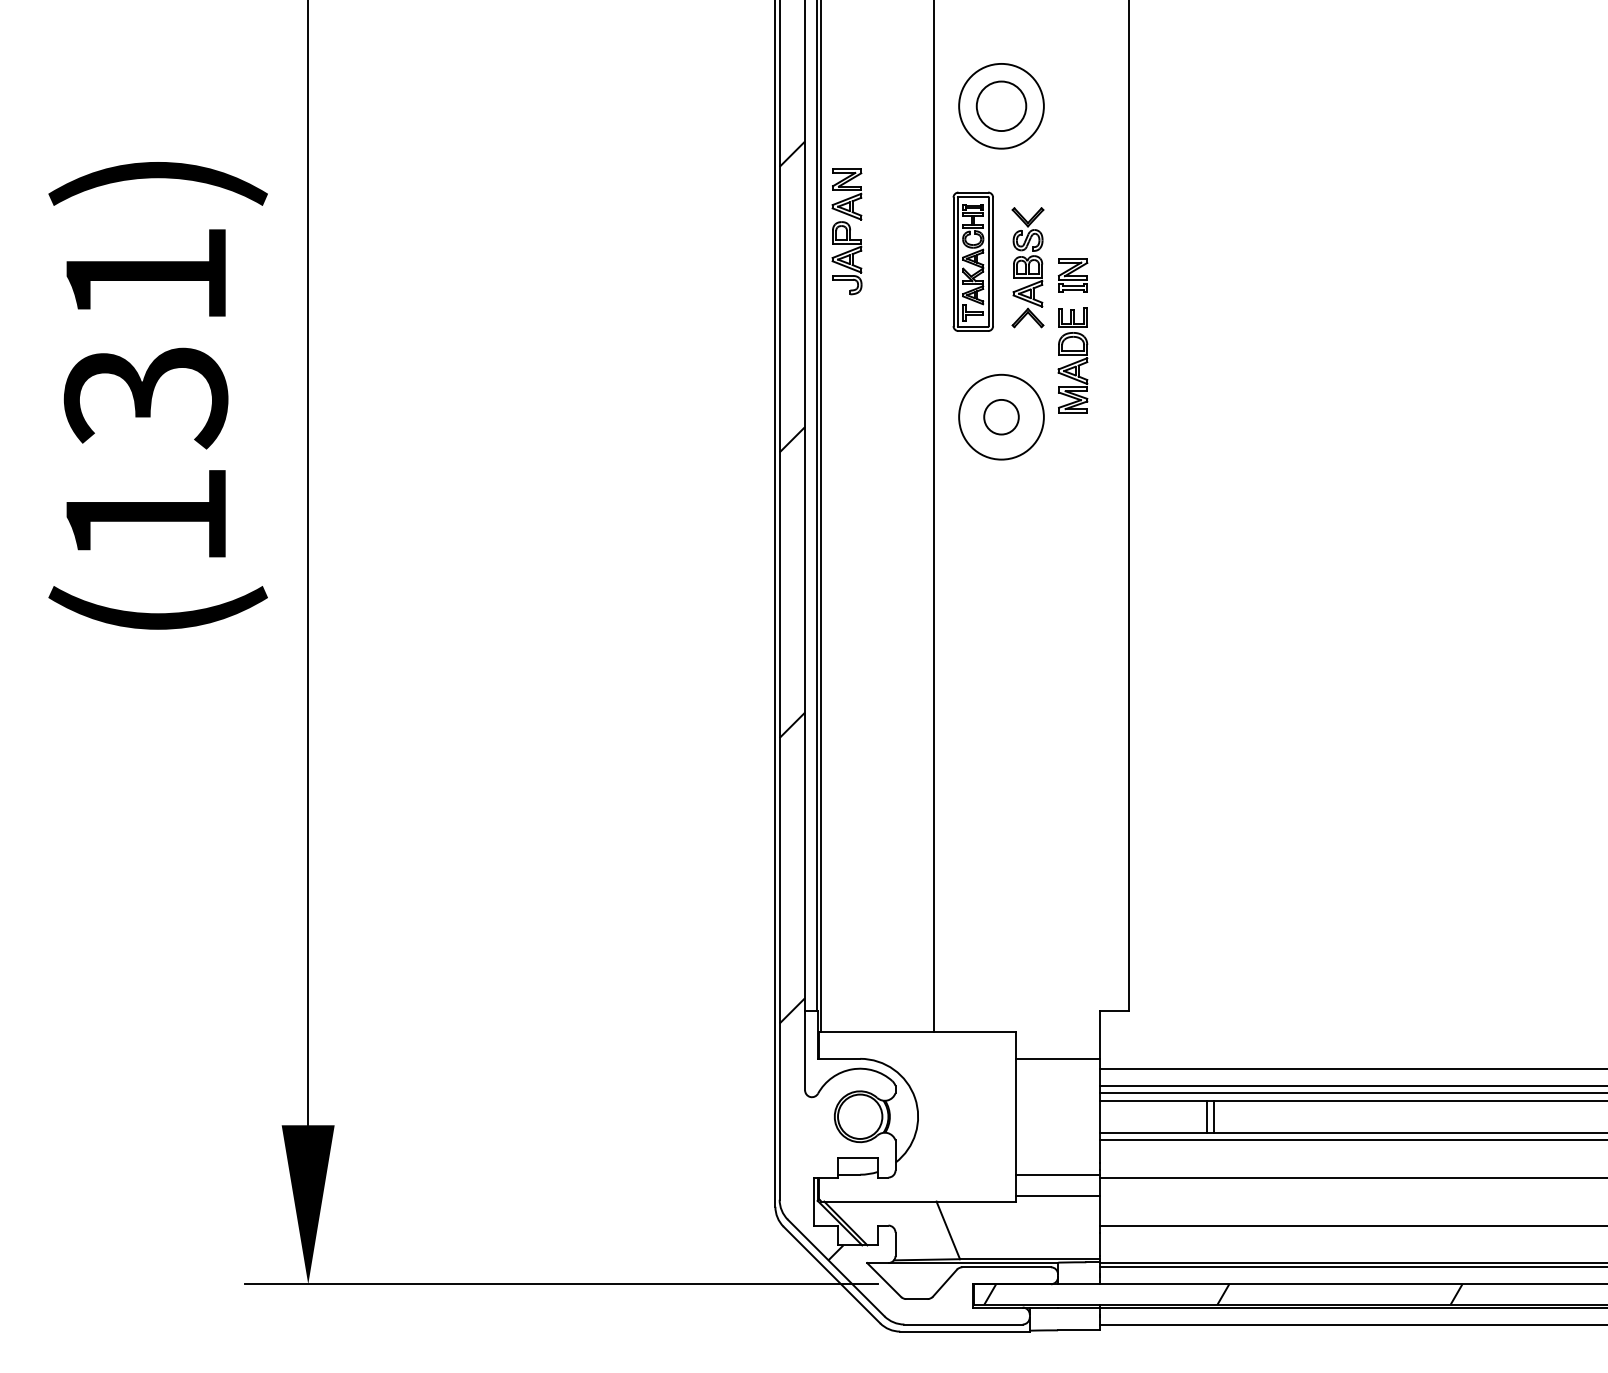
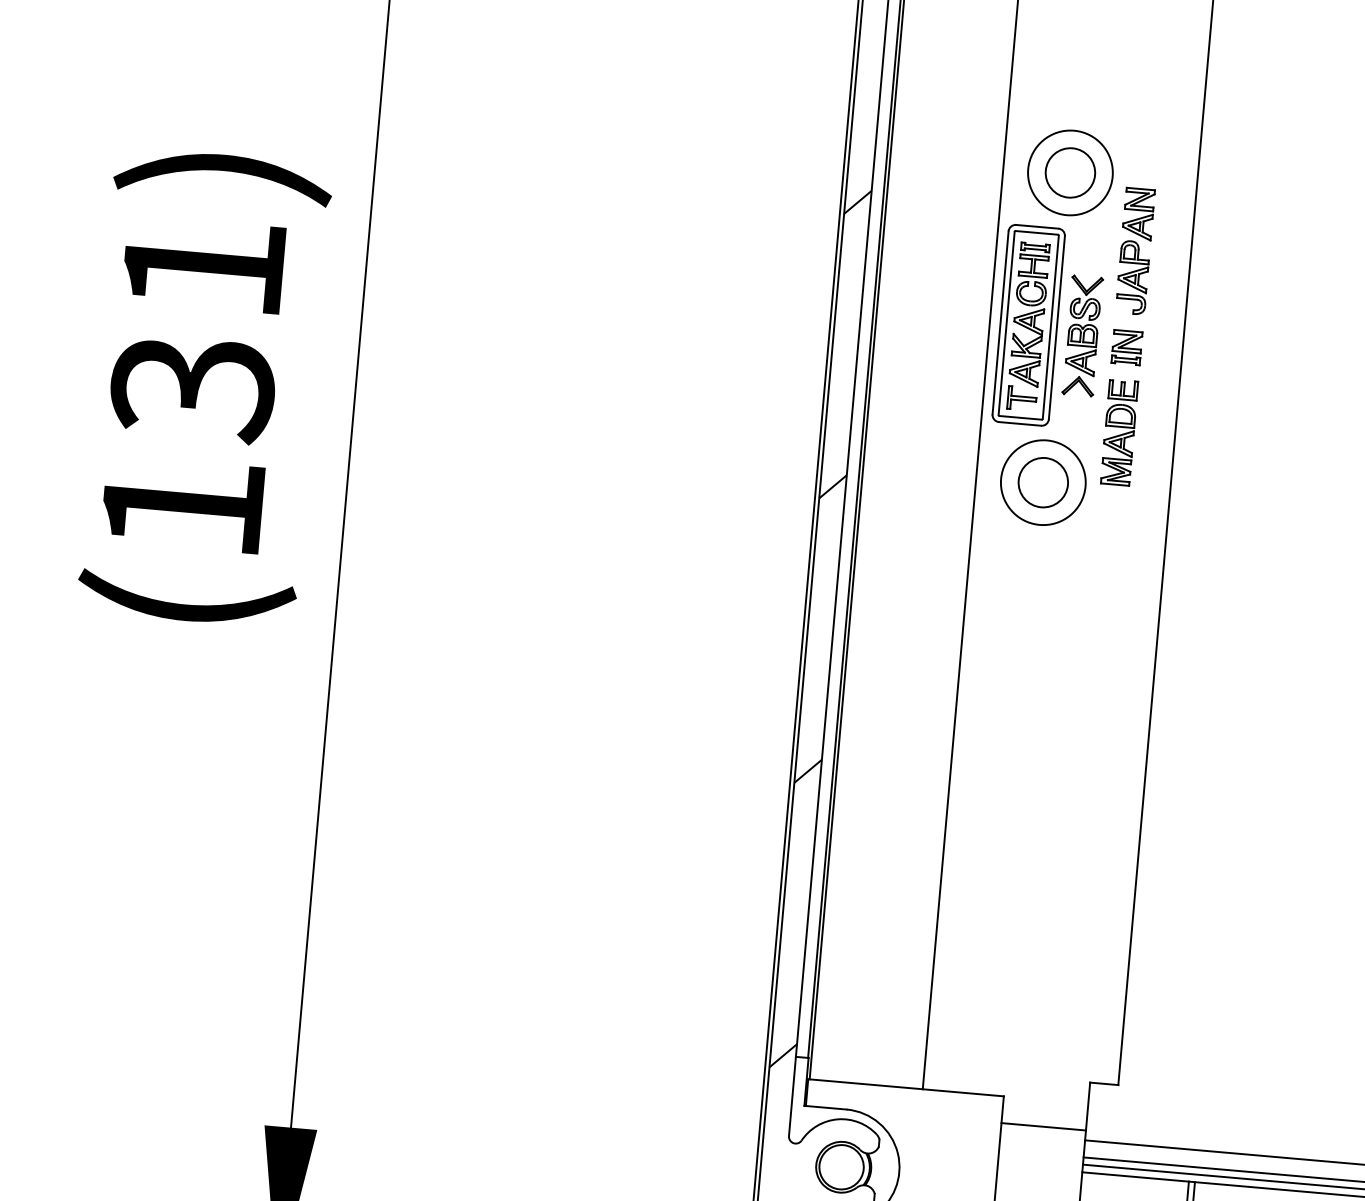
part: (846, 231) -> (1134, 251), moved
part: (973, 261) -> (1028, 325), size x1.43
circle: (1001, 416) -> (1043, 481), size x1.43

